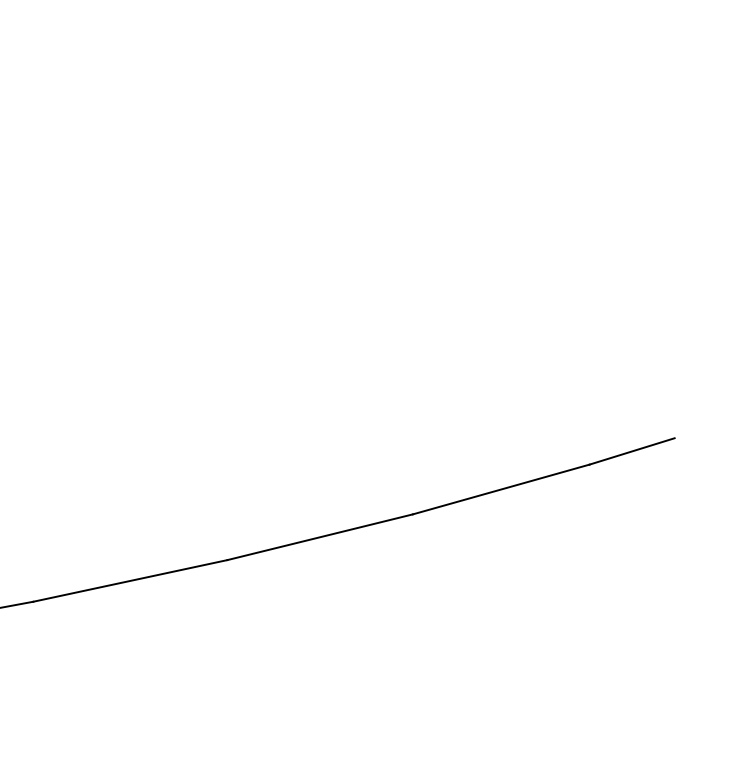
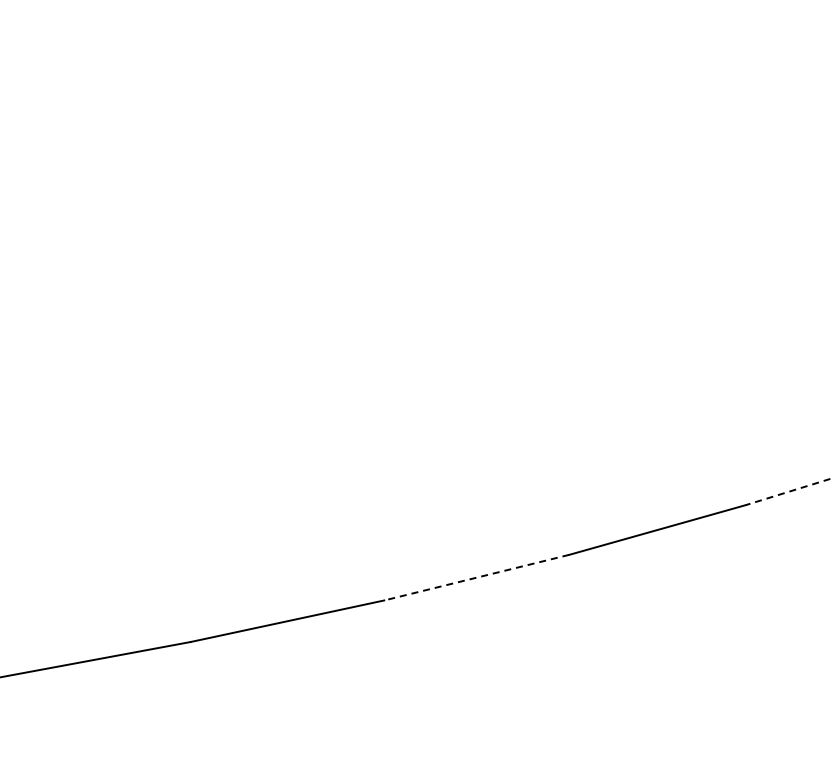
line: (631, 451) -> (787, 492), solid -> dashed
line: (319, 537) -> (476, 577), solid -> dashed

